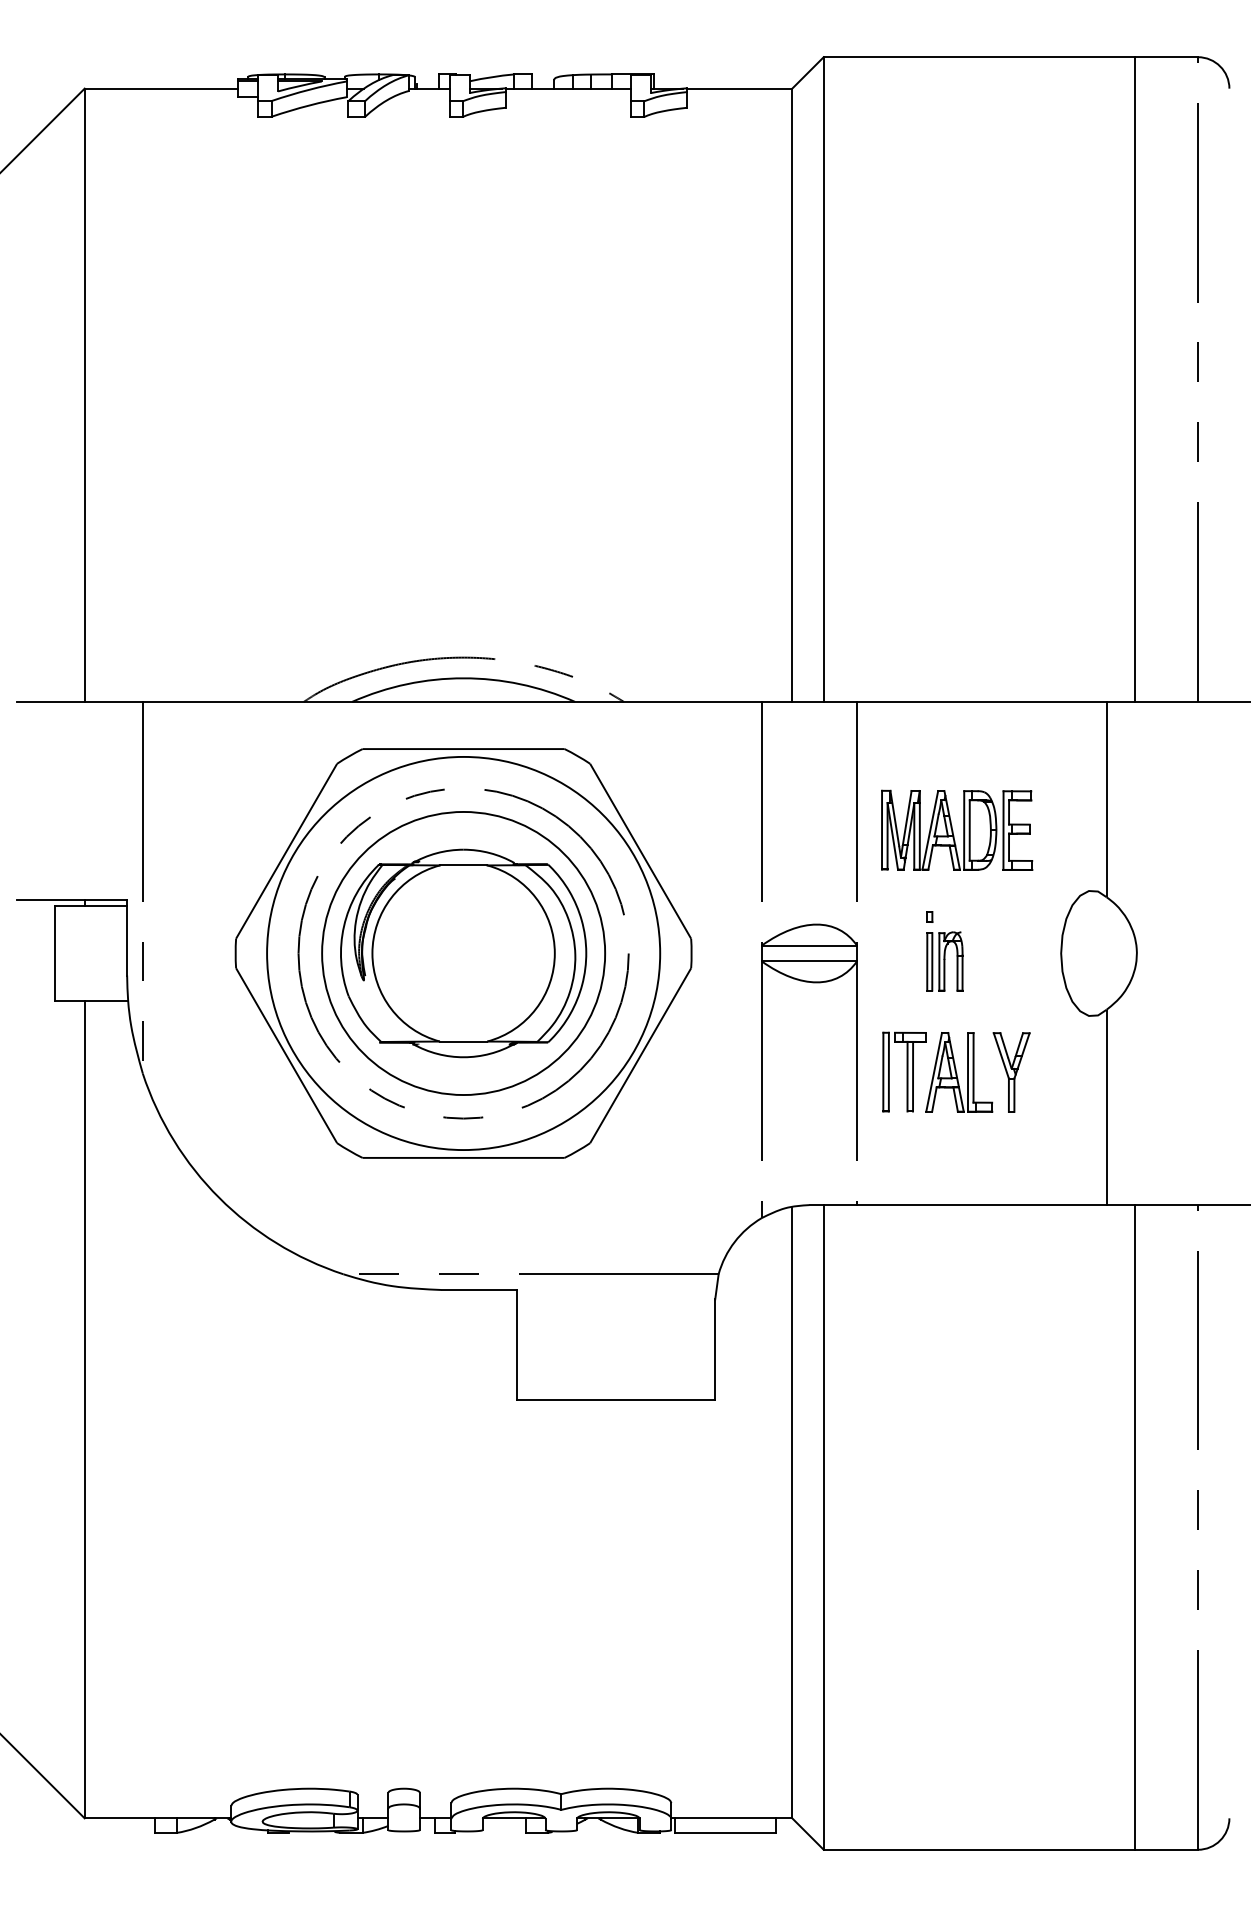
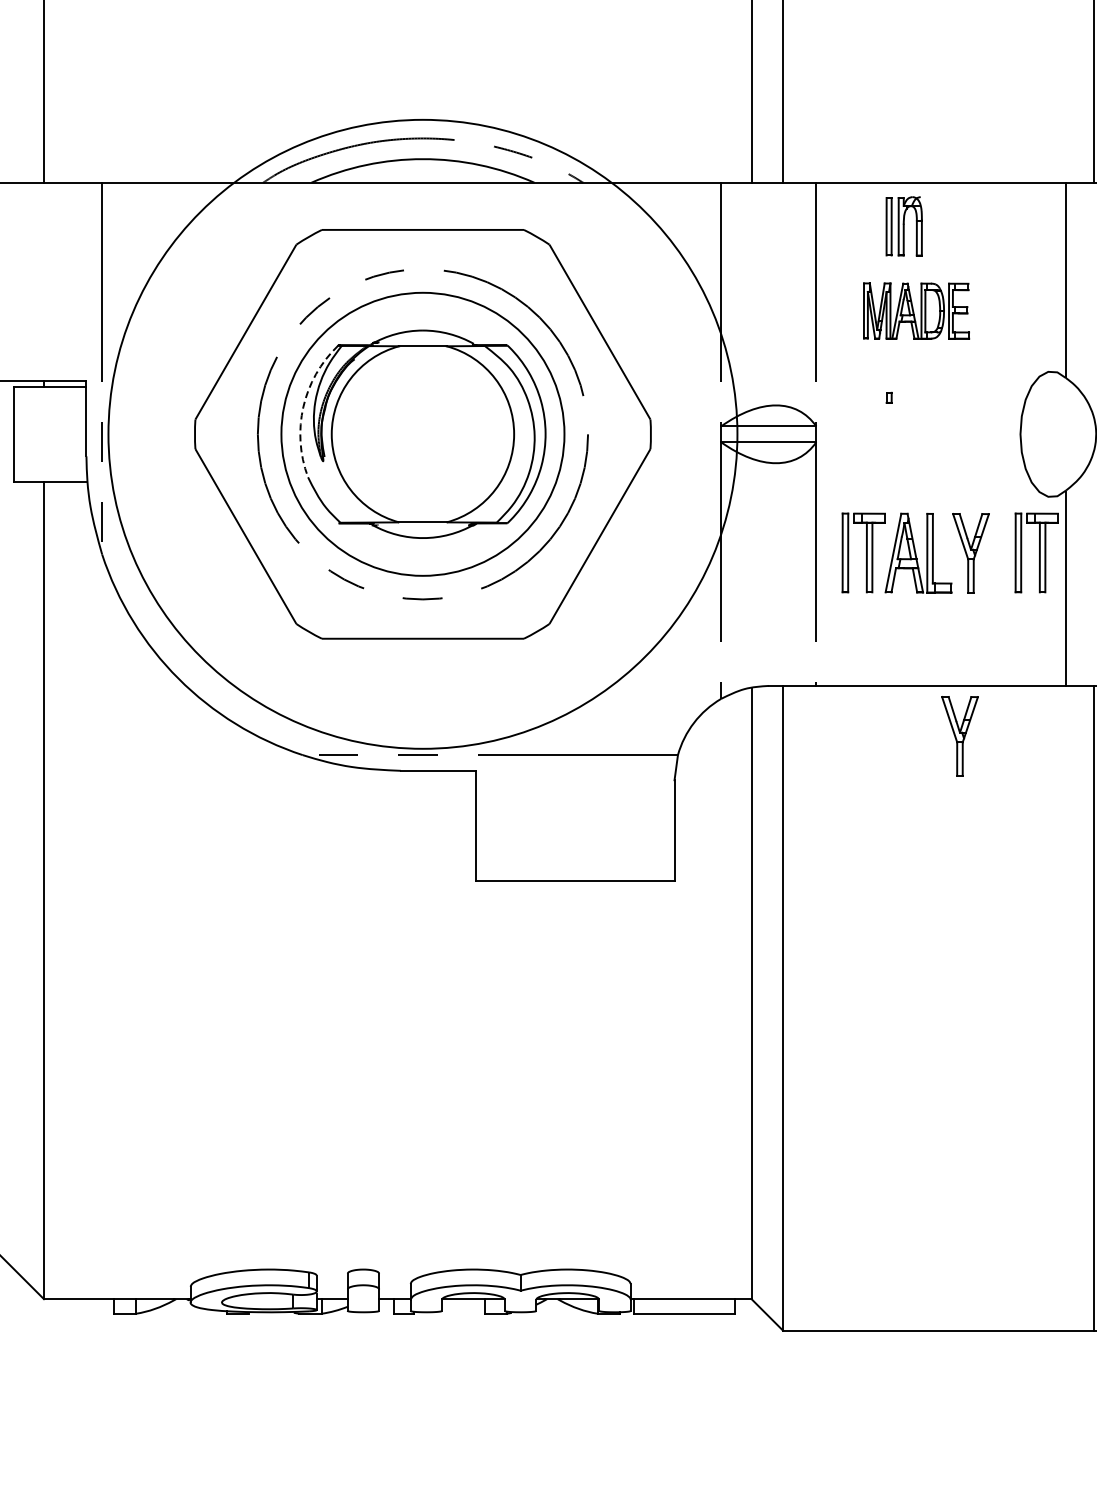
part: (957, 829) -> (916, 310), size x0.7
arc: (344, 926) -> (303, 407), solid -> dashed
circle: (463, 953) -> (422, 434), size x1.6
part: (944, 961) -> (903, 226), moved
part: (1077, 1071) -> (1036, 552), added
part: (1000, 1255) -> (959, 736), added

